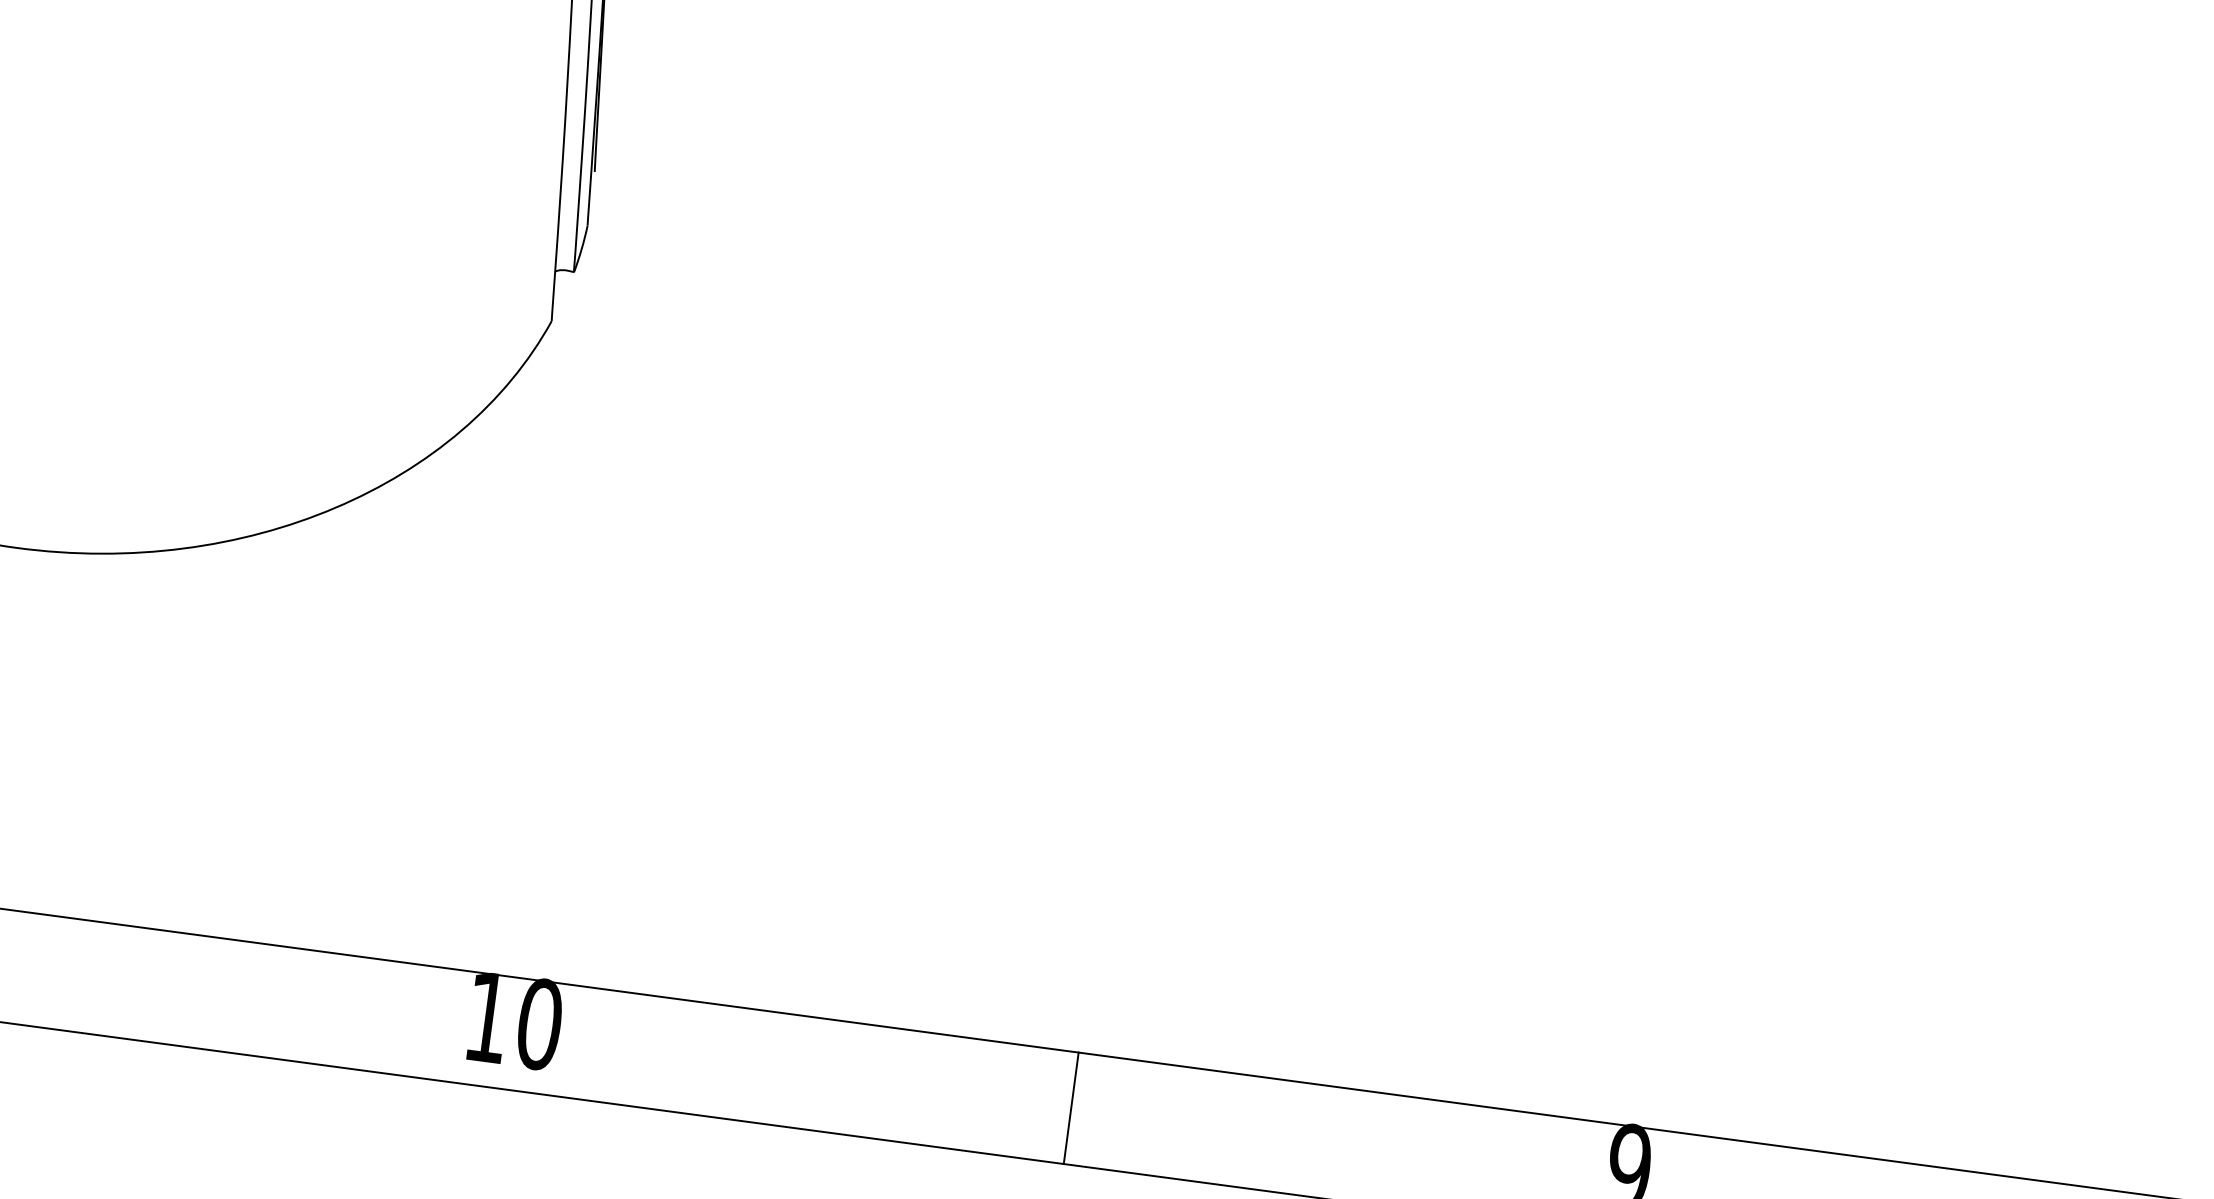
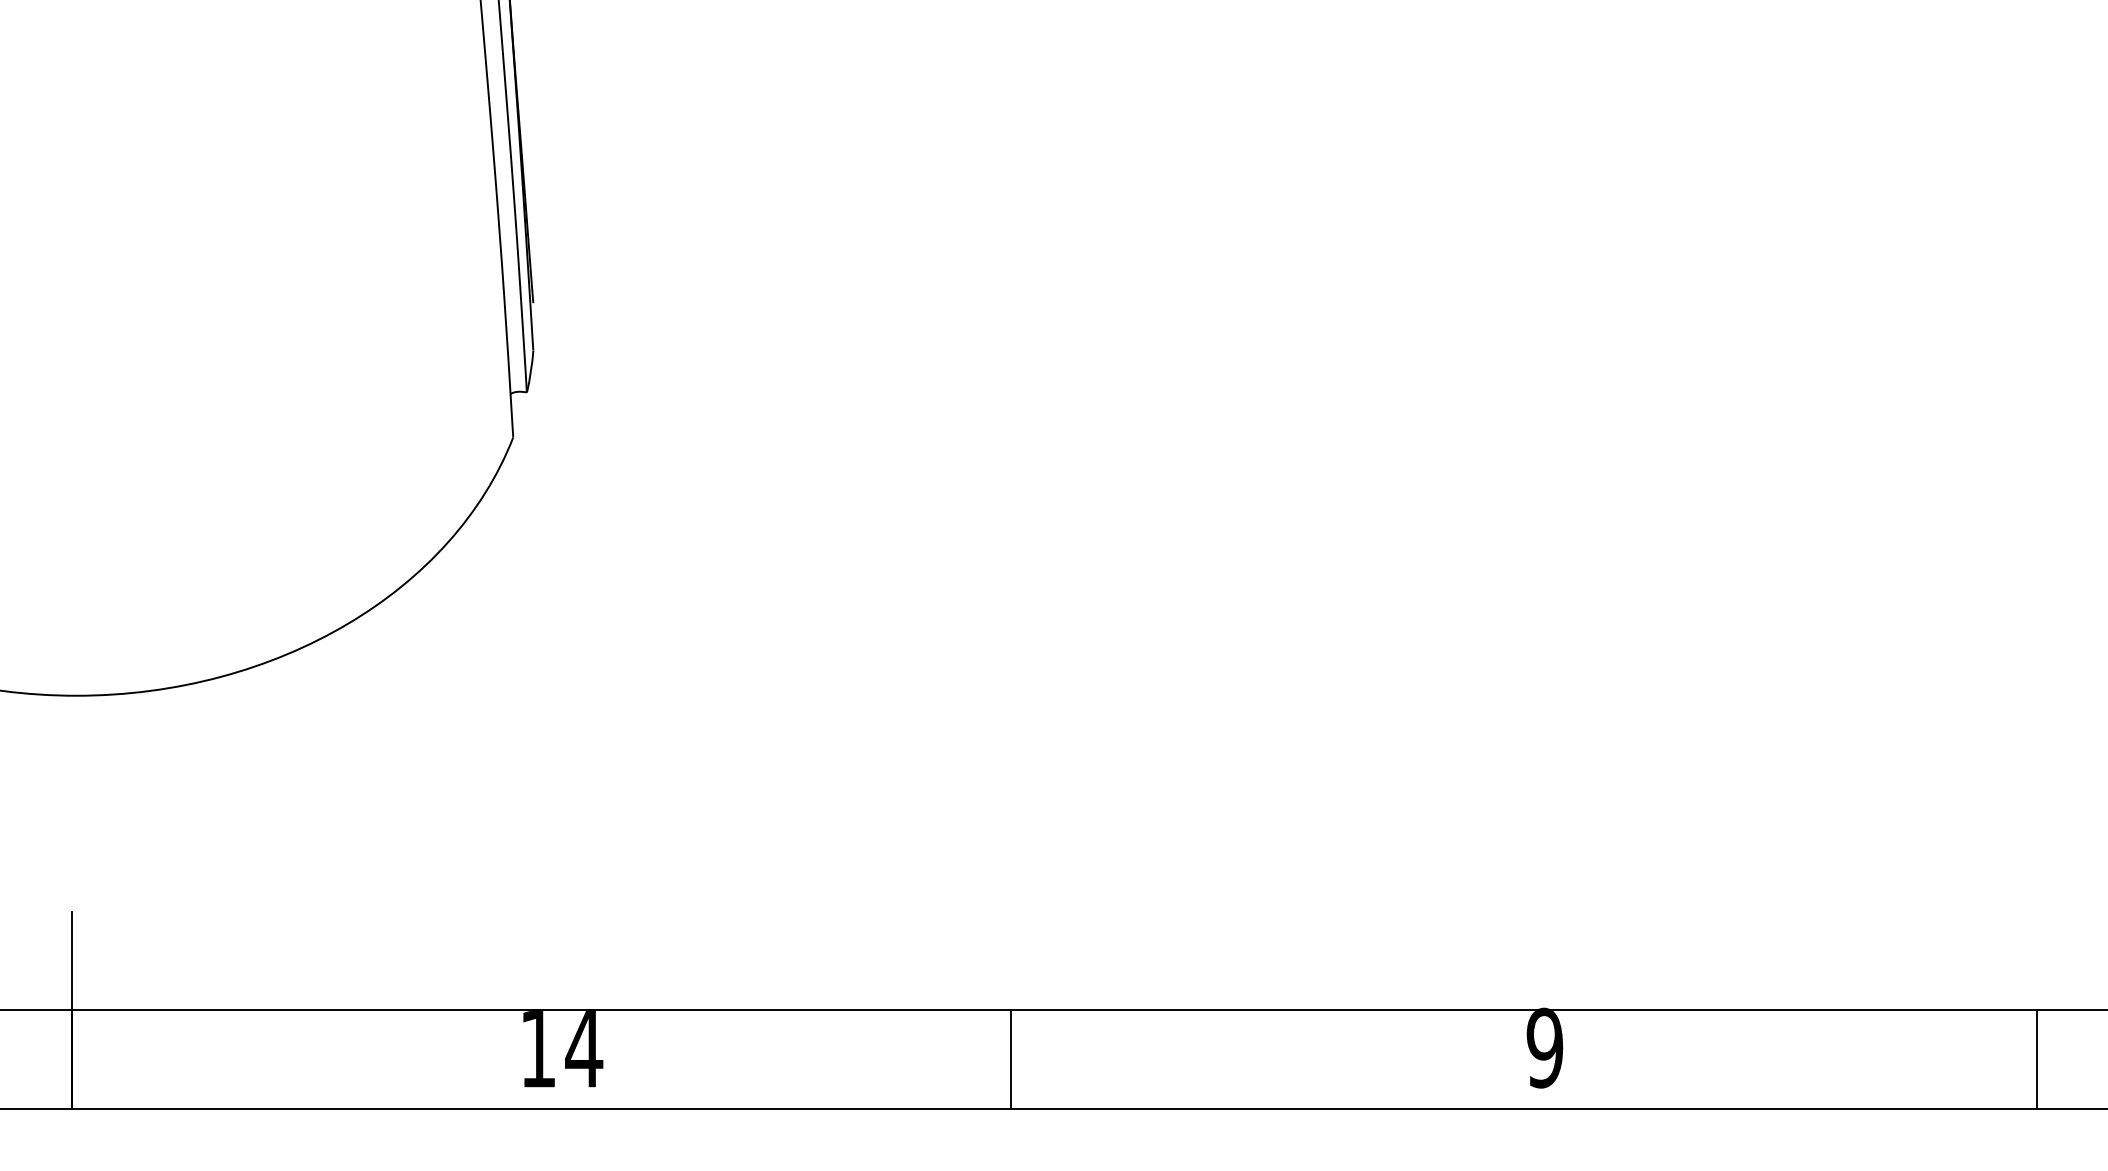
text: (540, 1023) -> (584, 1047), 10 -> 14
line: (1071, 1108) -> (1010, 1059), moved

